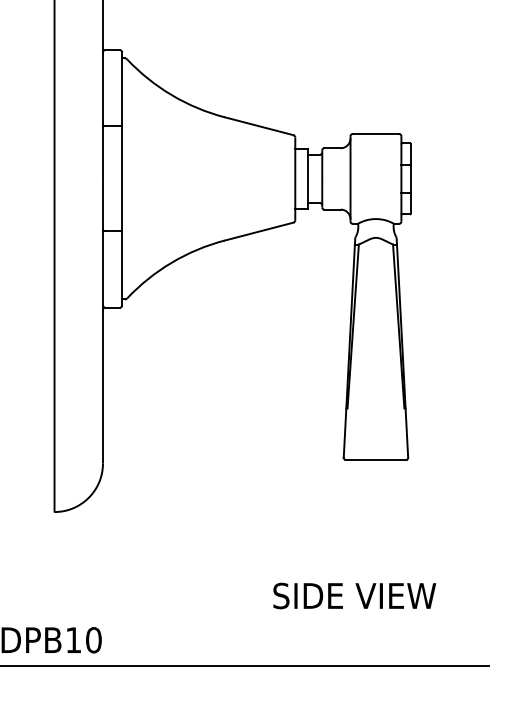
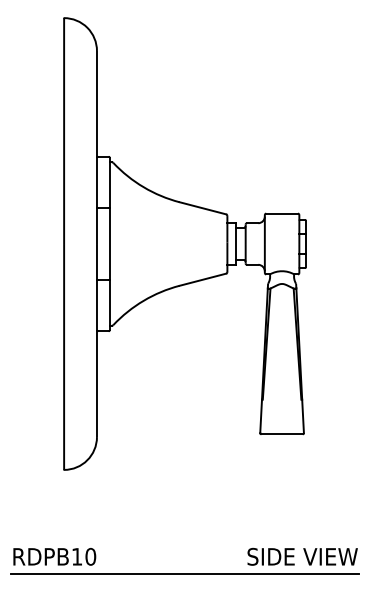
text: (354, 595) -> (302, 556), moved

